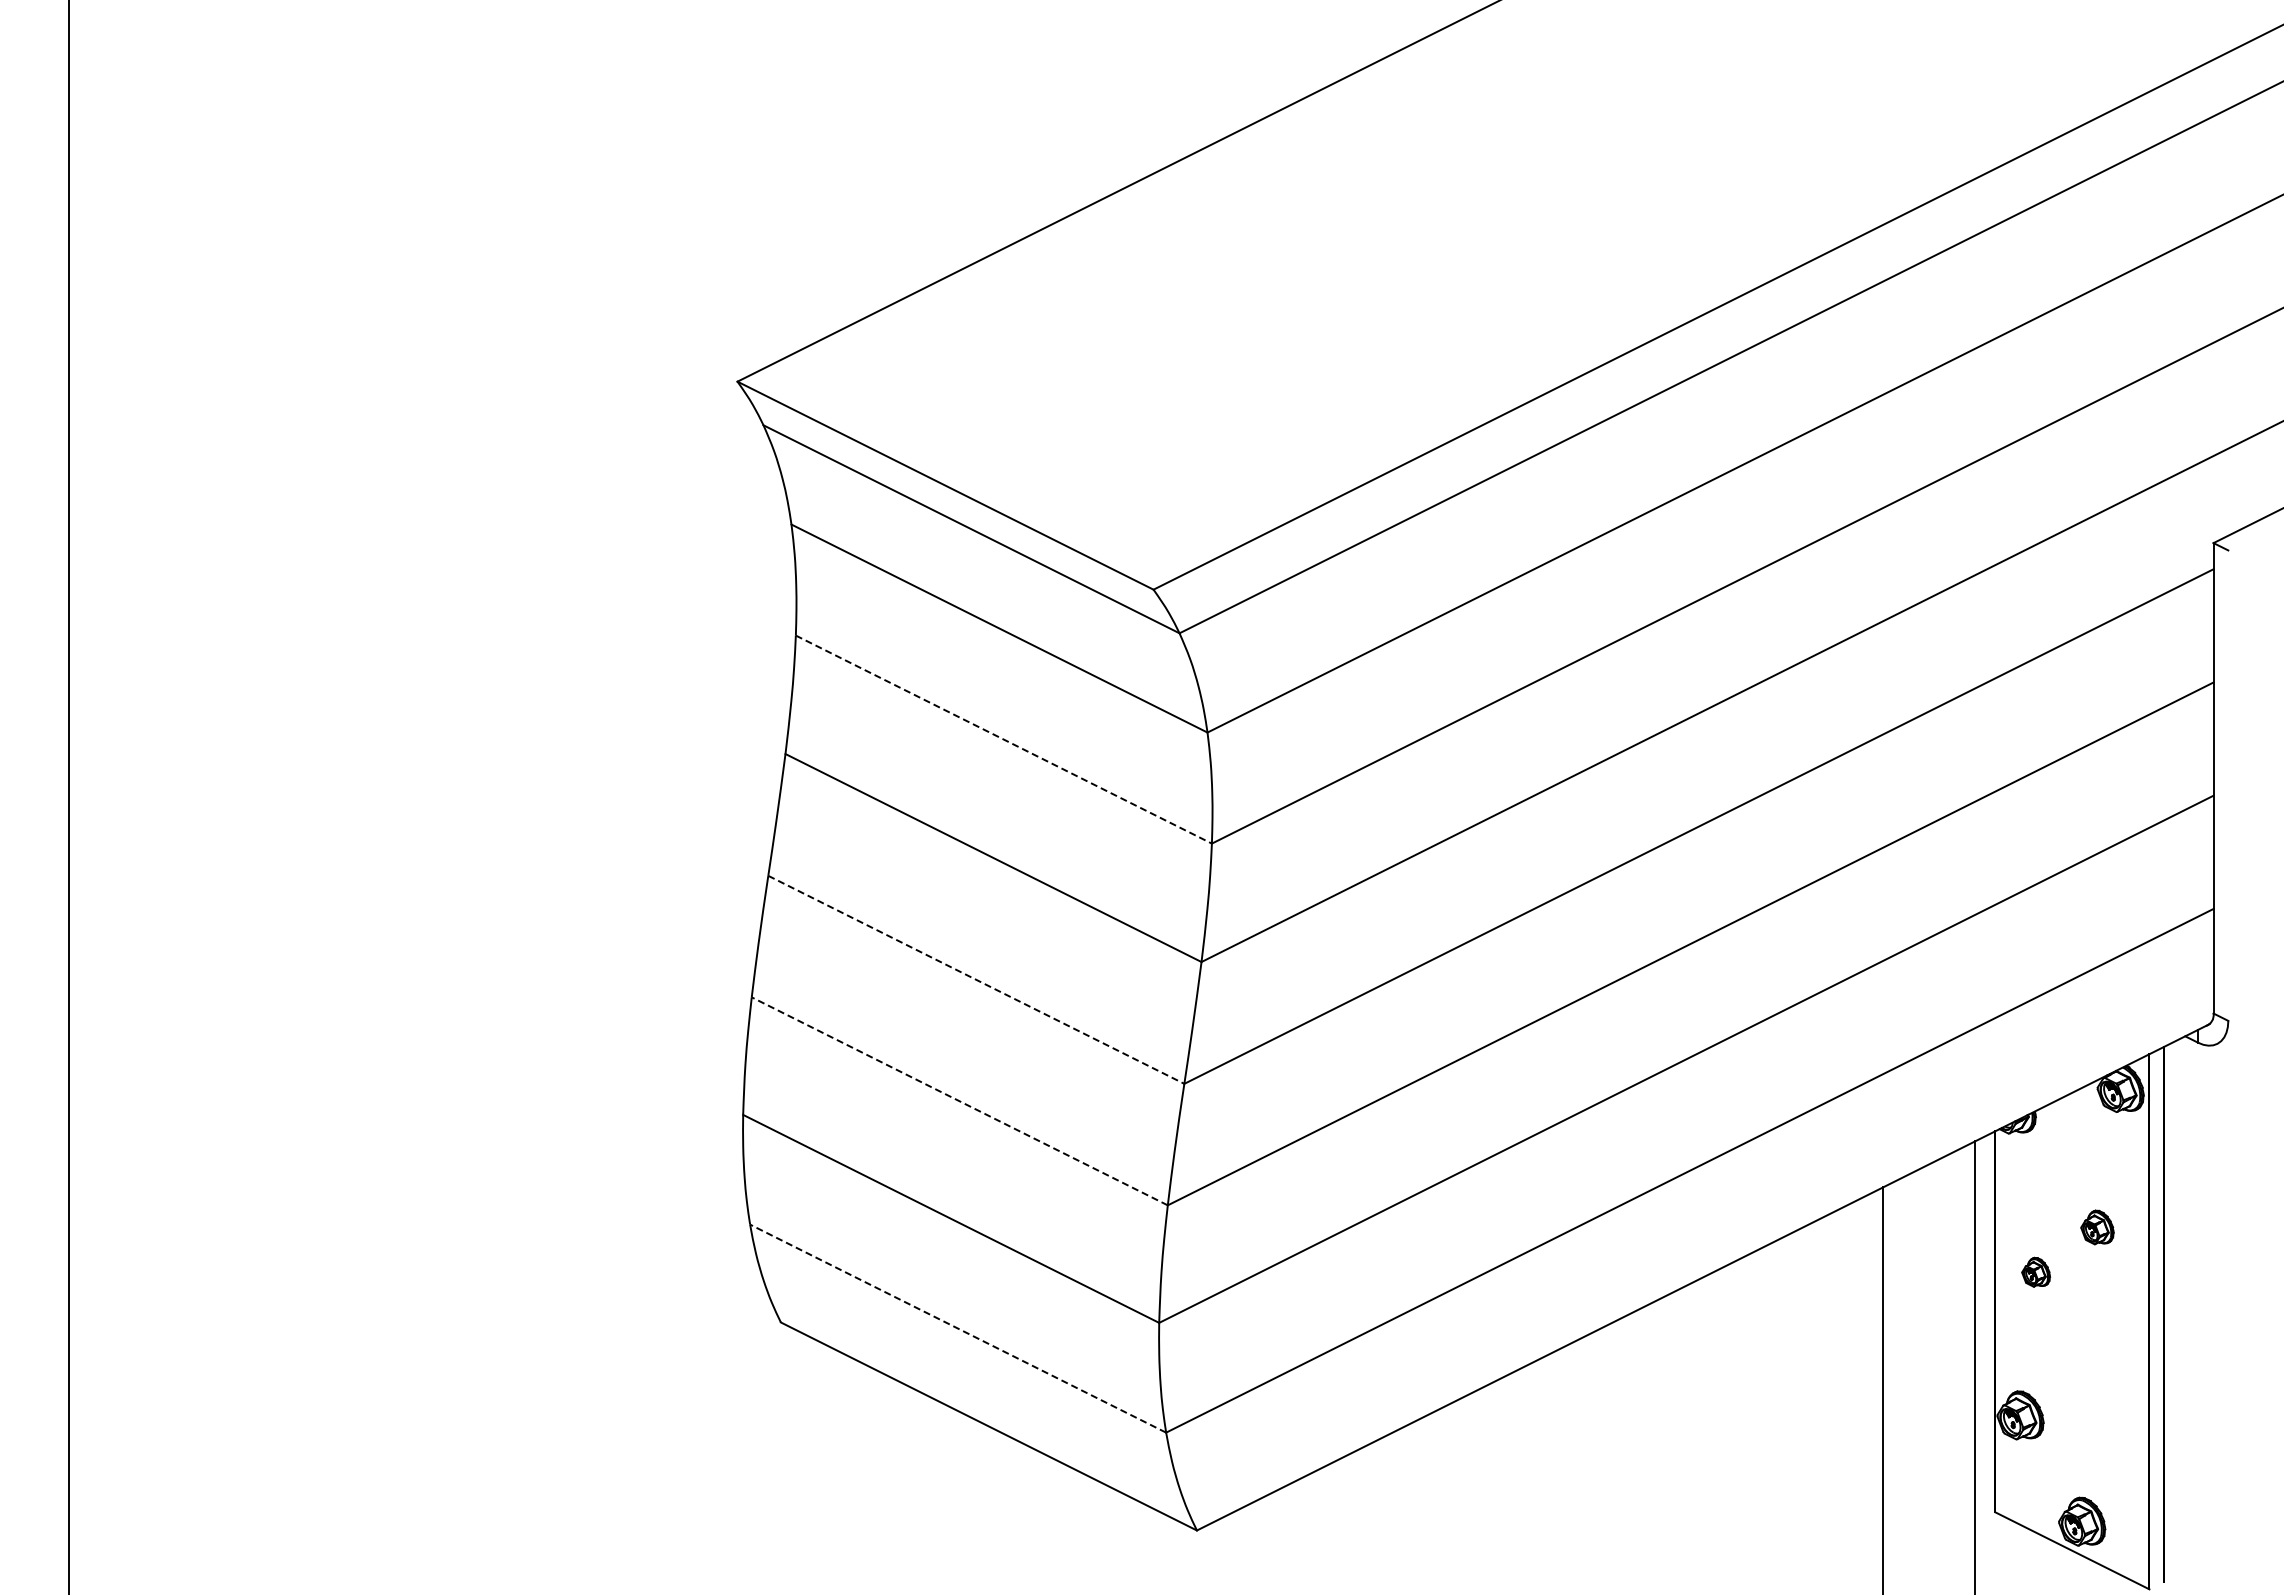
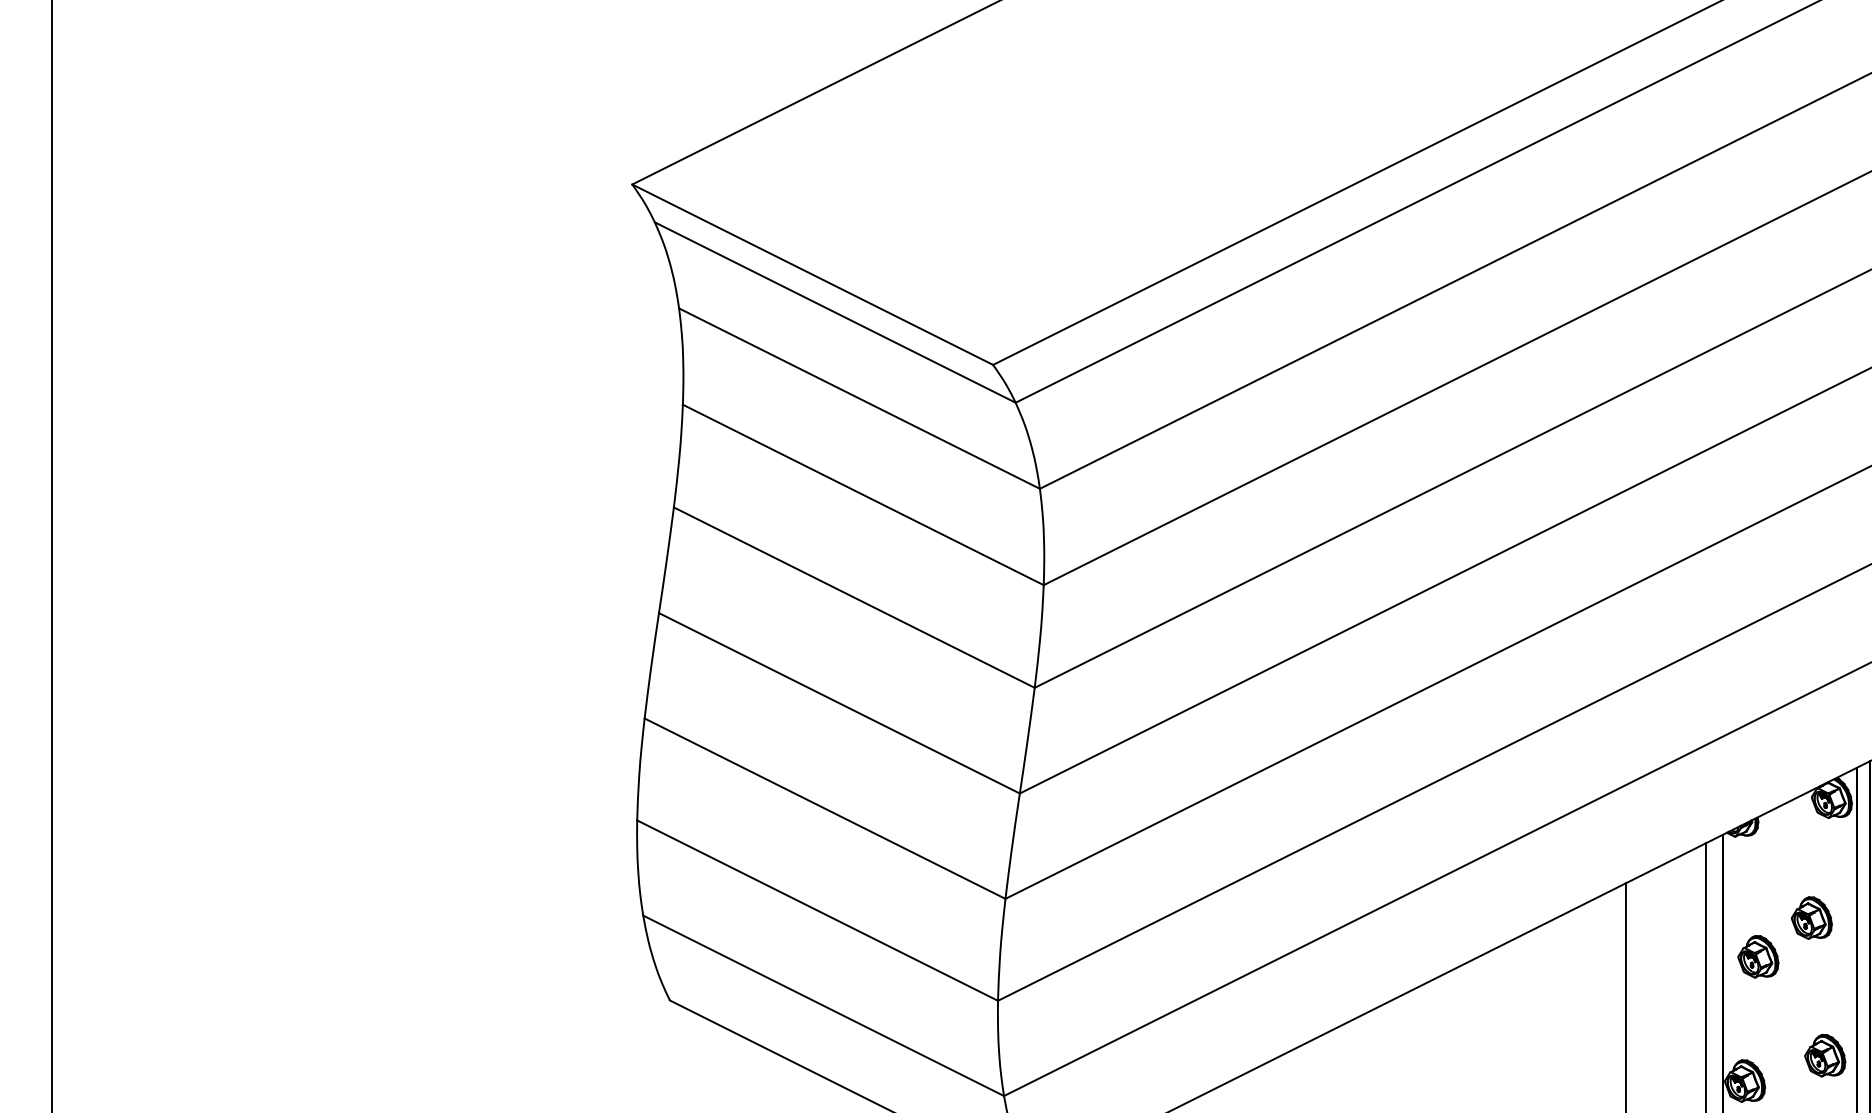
line: (1003, 739) -> (862, 494), dashed -> solid
line: (976, 979) -> (839, 703), dashed -> solid
line: (959, 1101) -> (824, 808), dashed -> solid
part: (2097, 1227) -> (1811, 918), size x1.43
part: (2036, 1272) -> (1758, 957), size x1.67
line: (958, 1328) -> (823, 1005), dashed -> solid
part: (2113, 1386) -> (1825, 1055), added

